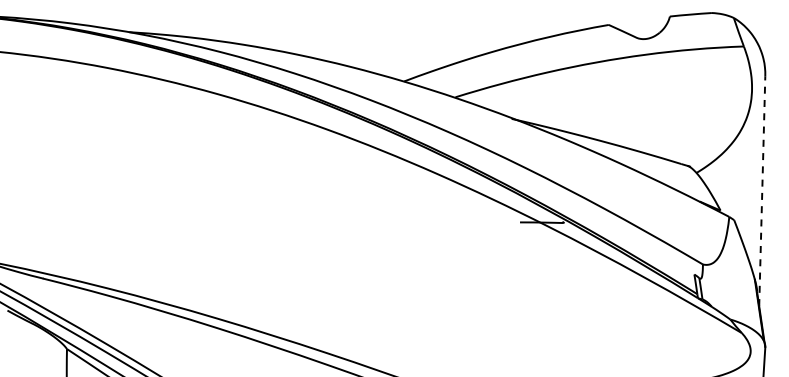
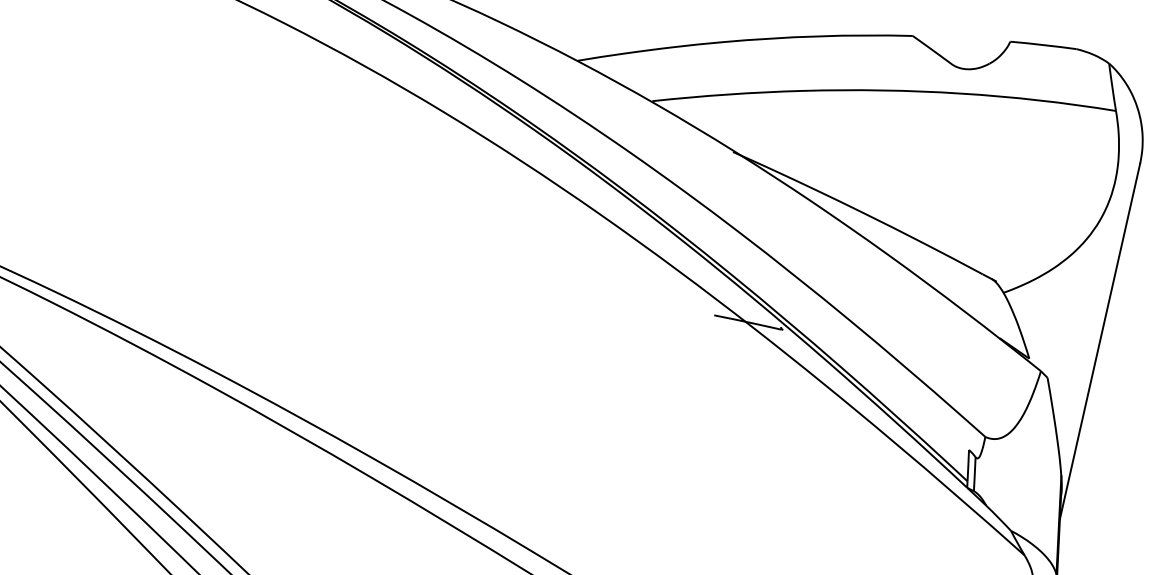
line: (762, 191) -> (1100, 341), dashed -> solid

